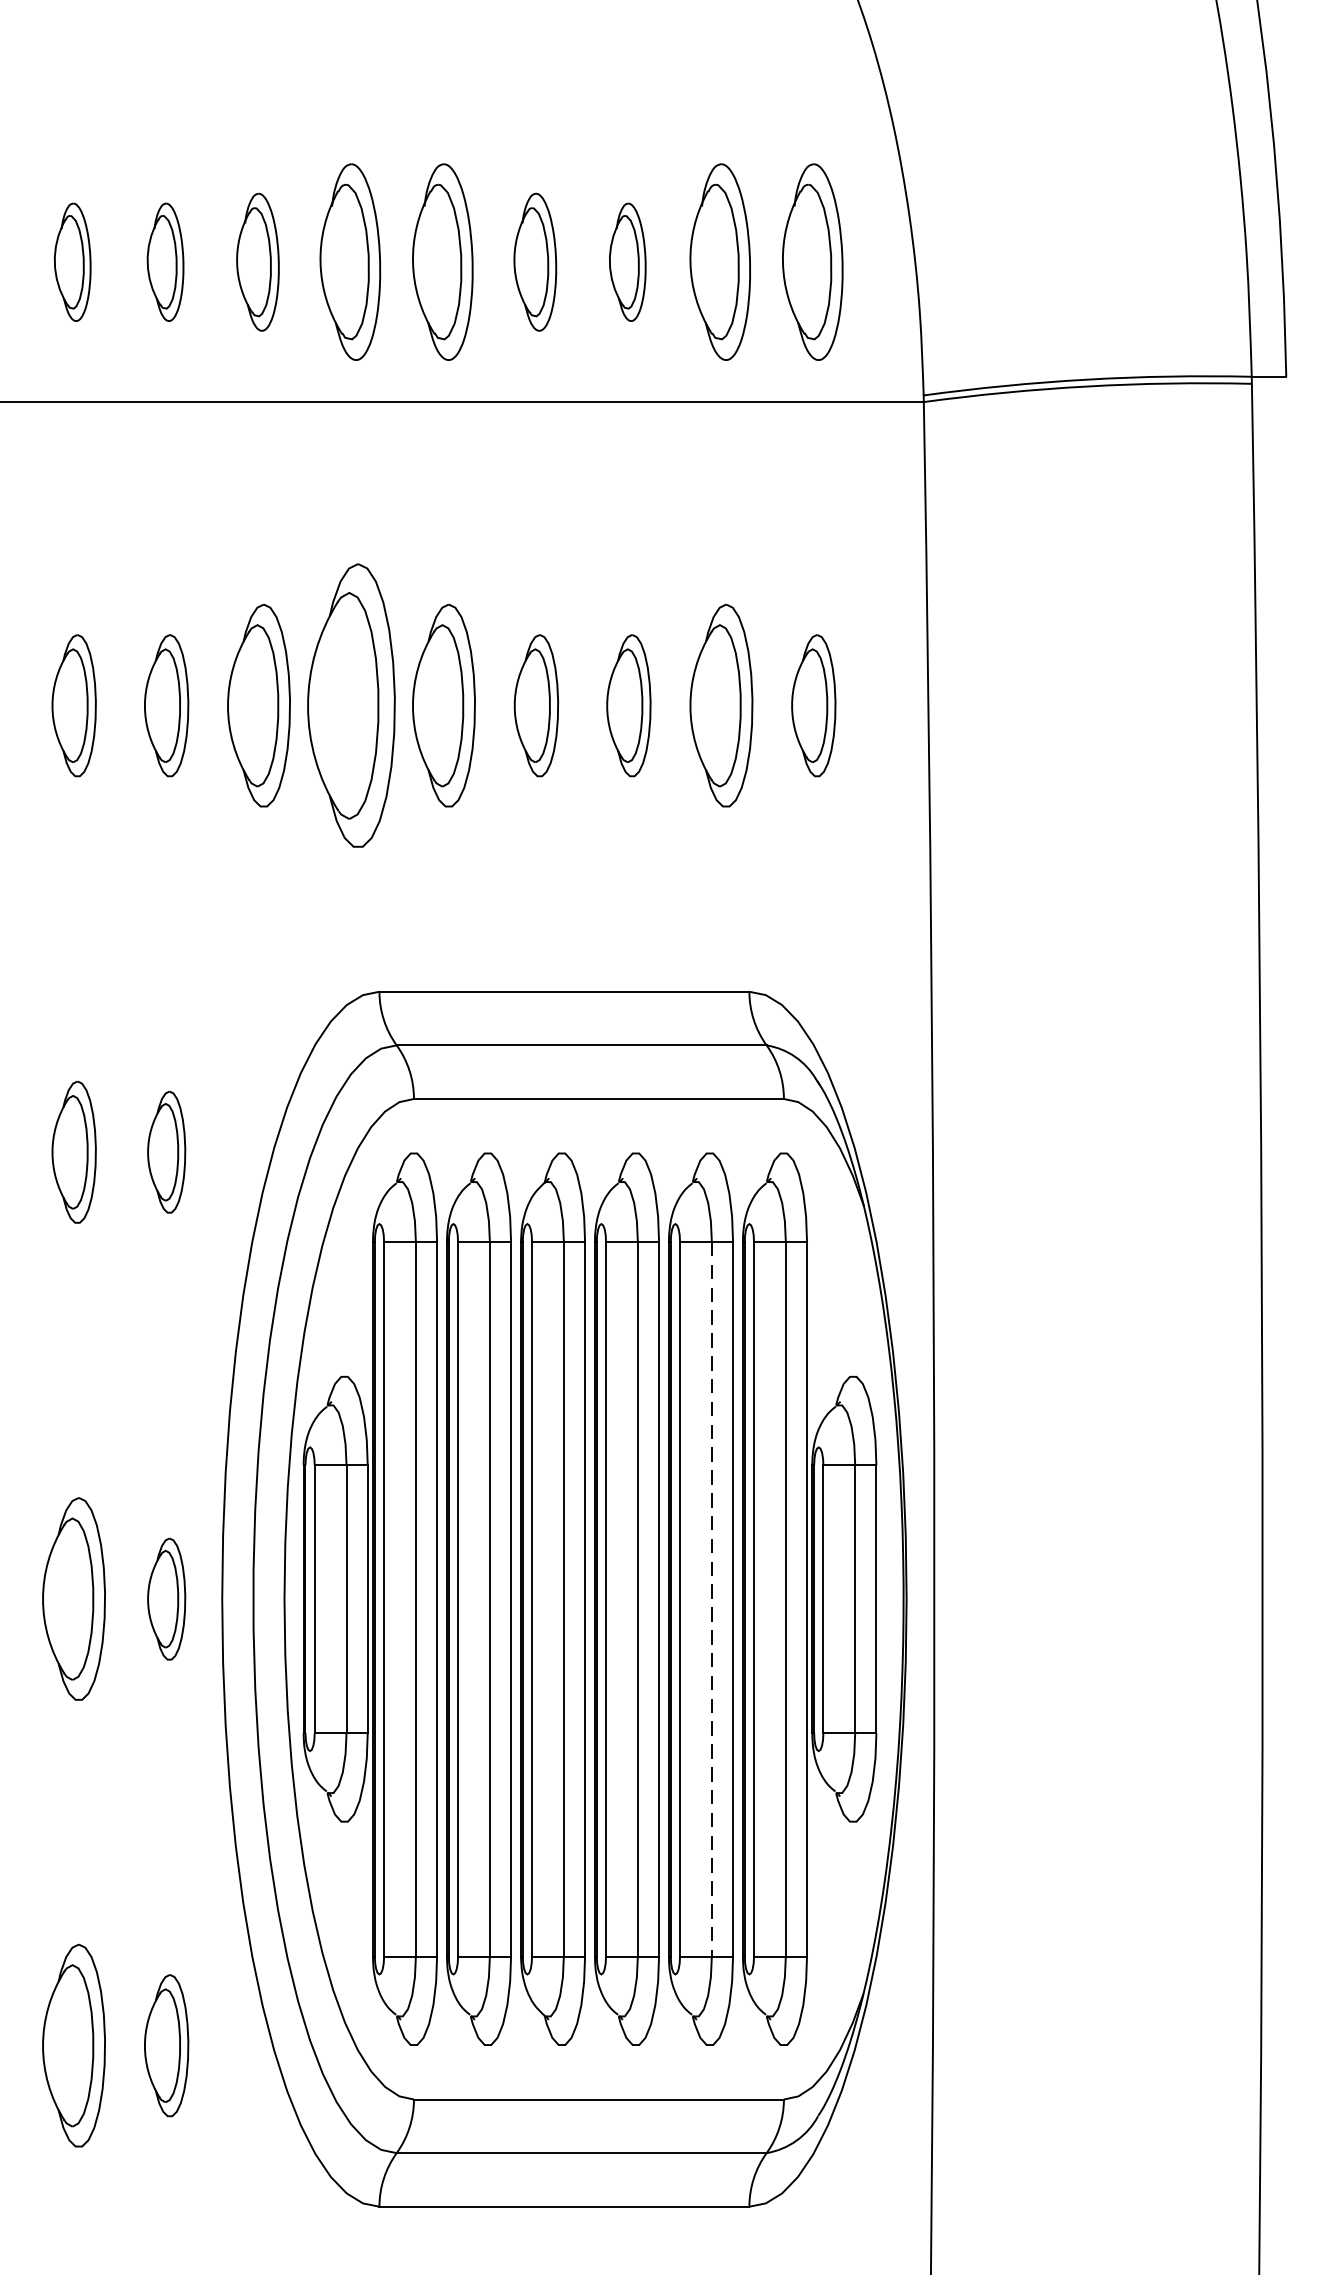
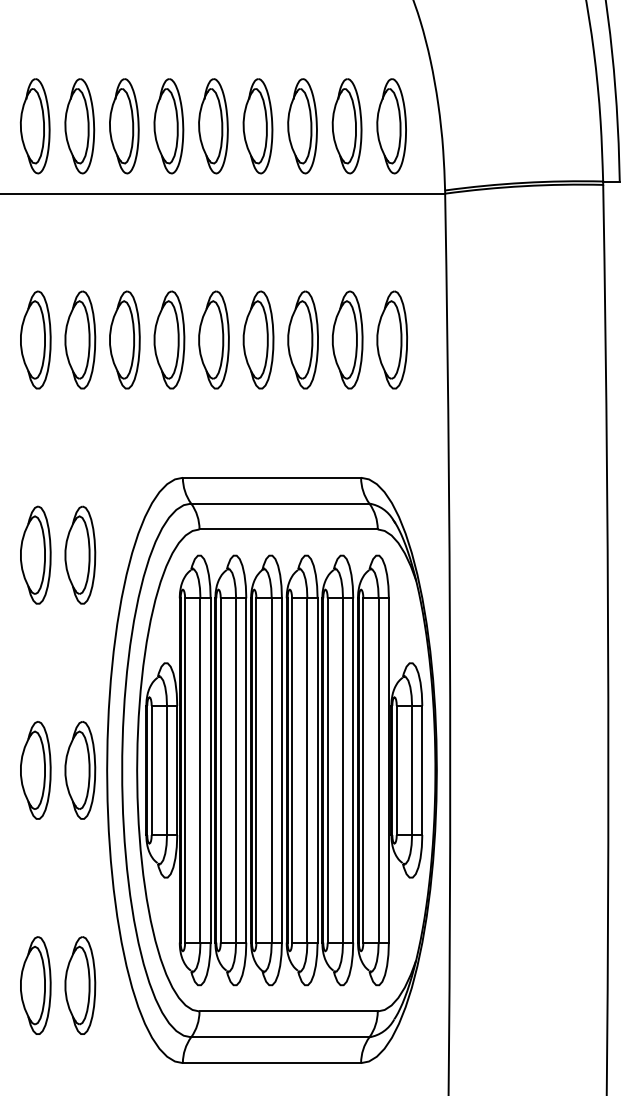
part: (71, 262) -> (34, 126), size x1.67
part: (164, 262) -> (79, 126), size x1.67
part: (258, 262) -> (124, 126), size x1.43
part: (534, 262) -> (257, 126), size x1.43
part: (627, 262) -> (302, 126), size x1.67
part: (73, 704) -> (35, 339), size x1.43
part: (166, 704) -> (80, 339), size x1.43
part: (351, 704) -> (169, 339), size x0.71
part: (536, 704) -> (258, 339), size x1.43
part: (627, 704) -> (302, 339), size x1.43
part: (812, 704) -> (391, 339), size x1.43
part: (73, 1150) -> (35, 554), size x1.43
part: (166, 1150) -> (80, 554), size x1.67
part: (166, 1599) -> (80, 770), size x1.67
line: (712, 1599) -> (343, 770), dashed -> solid
part: (166, 2045) -> (80, 985), size x1.43

